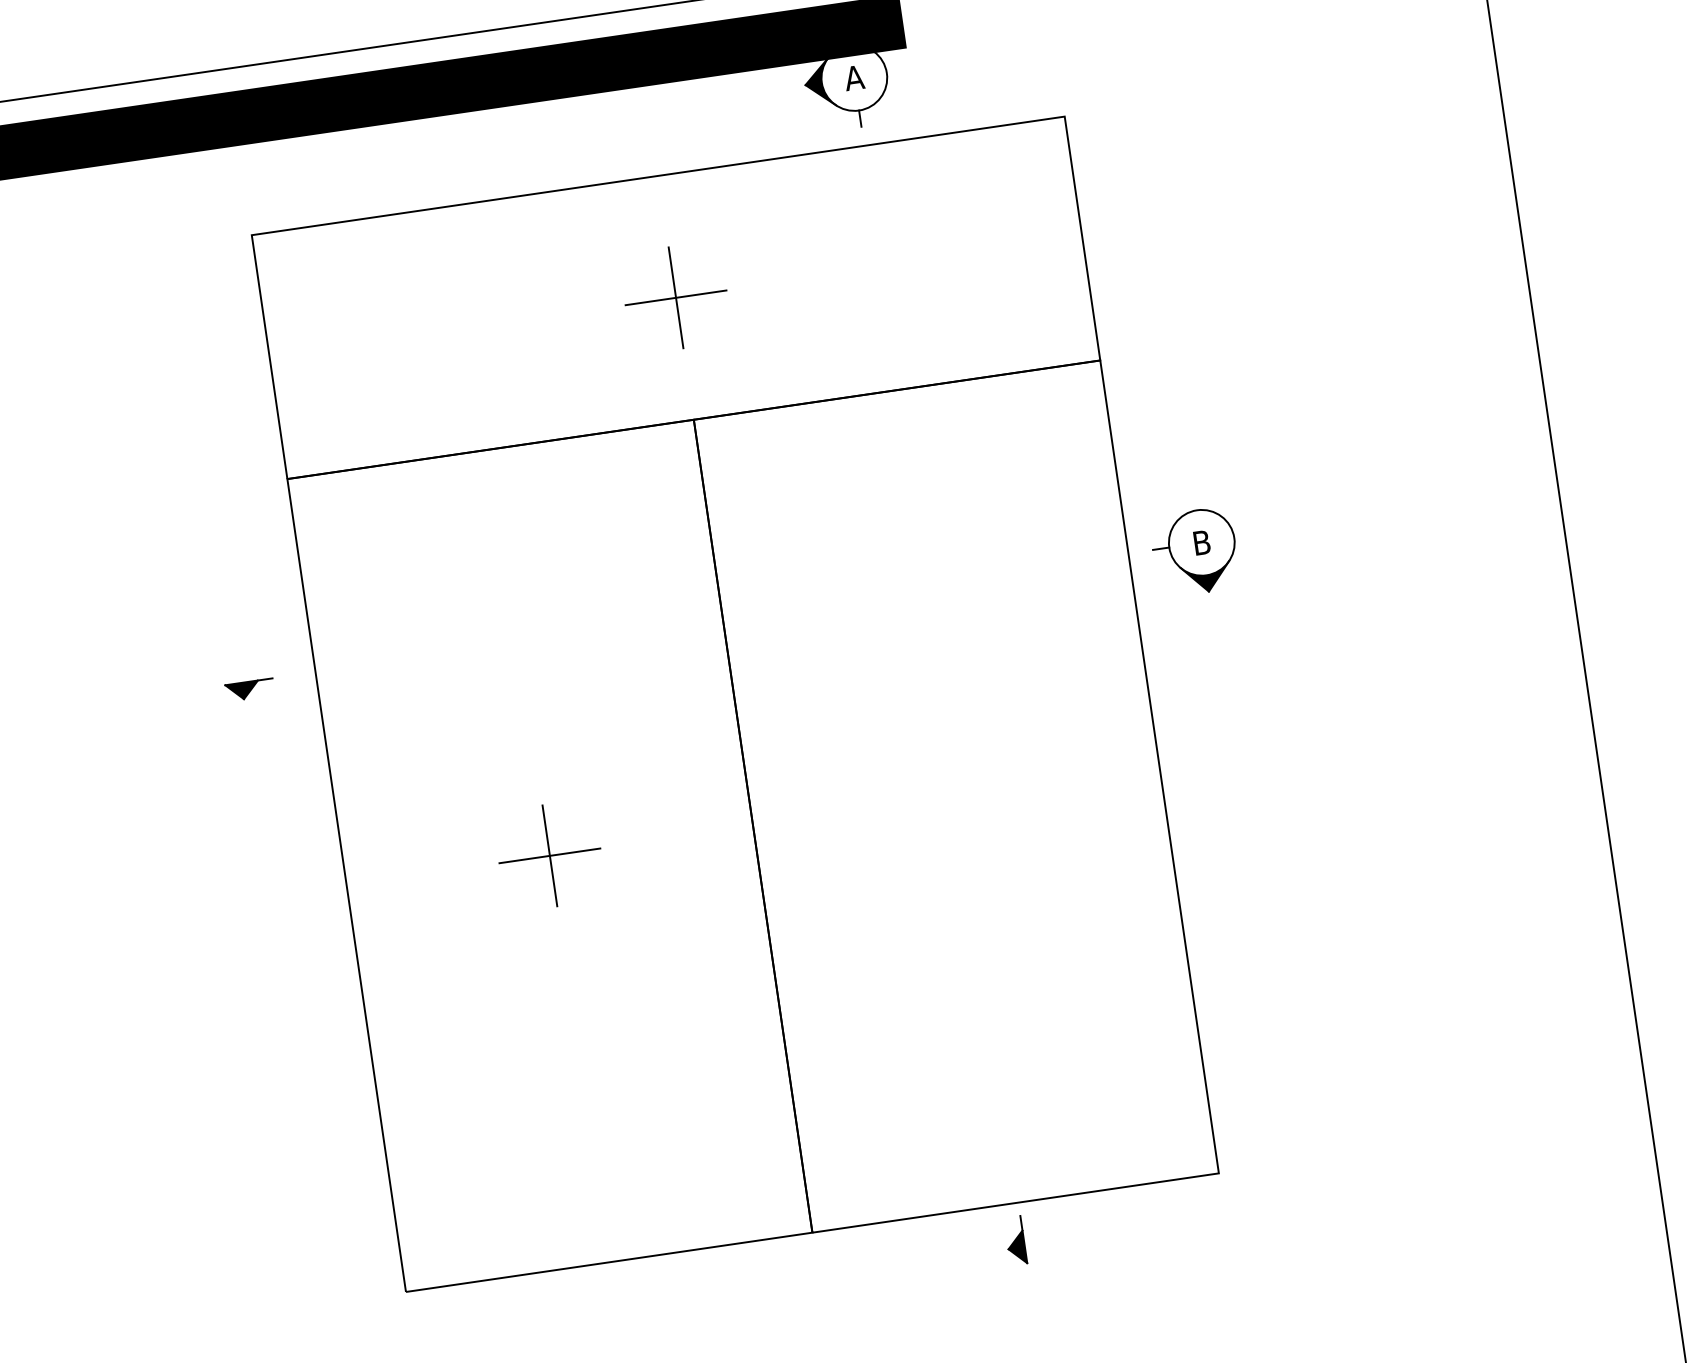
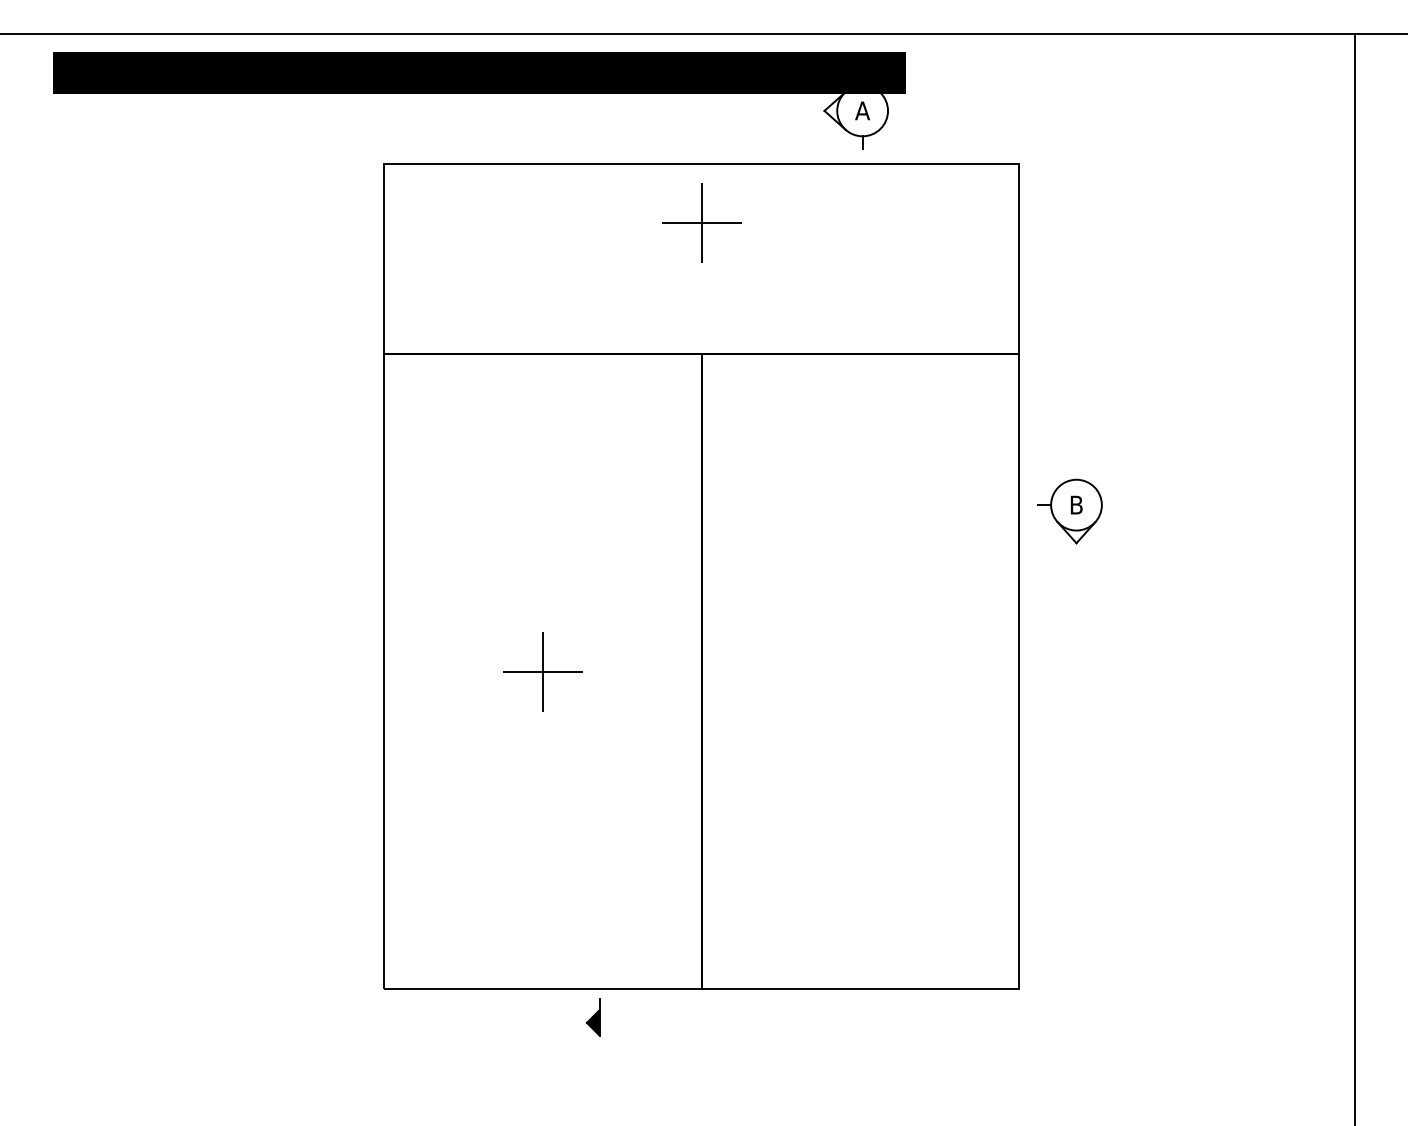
fill: (818, 82) -> (834, 110), removed
part: (675, 297) -> (701, 222), moved
fill: (1206, 577) -> (1076, 532), removed
part: (249, 690) -> (331, 511), removed
part: (1014, 1241) -> (592, 1017), moved

